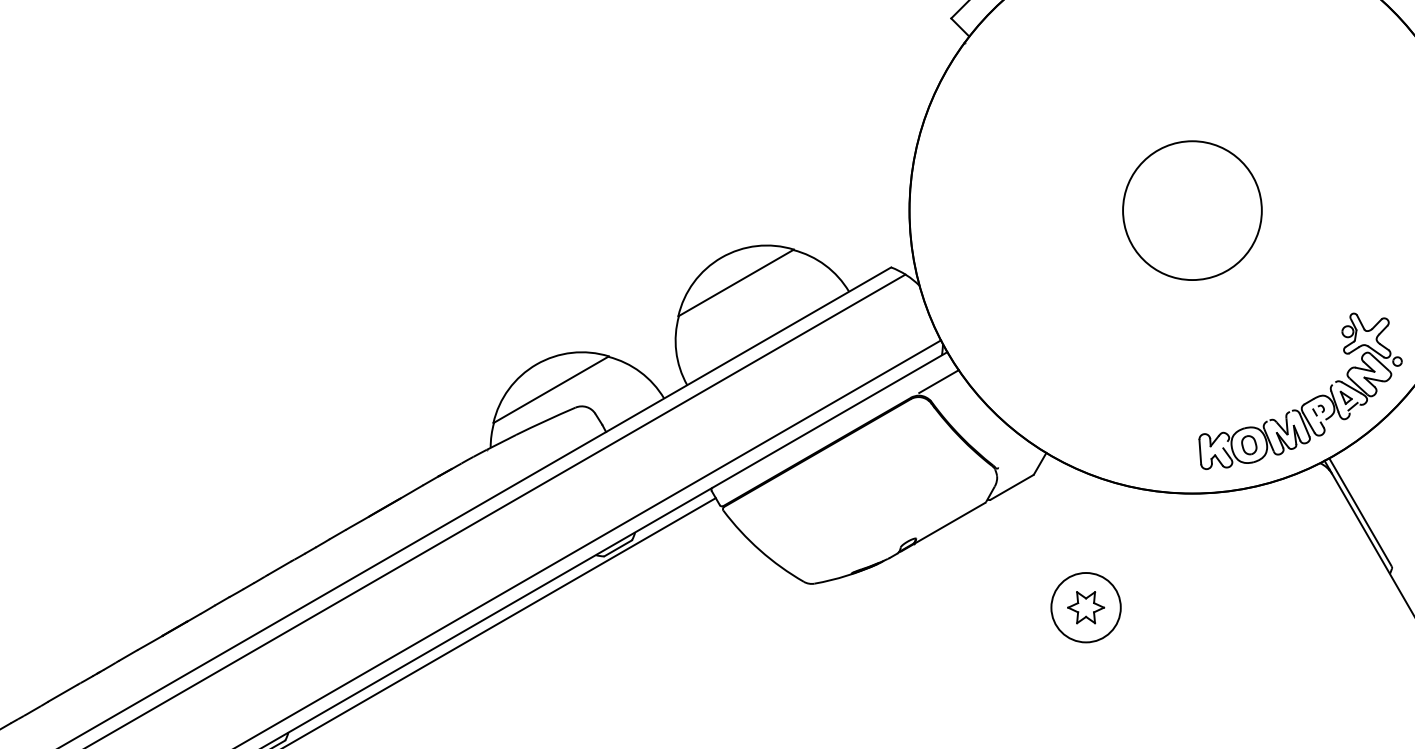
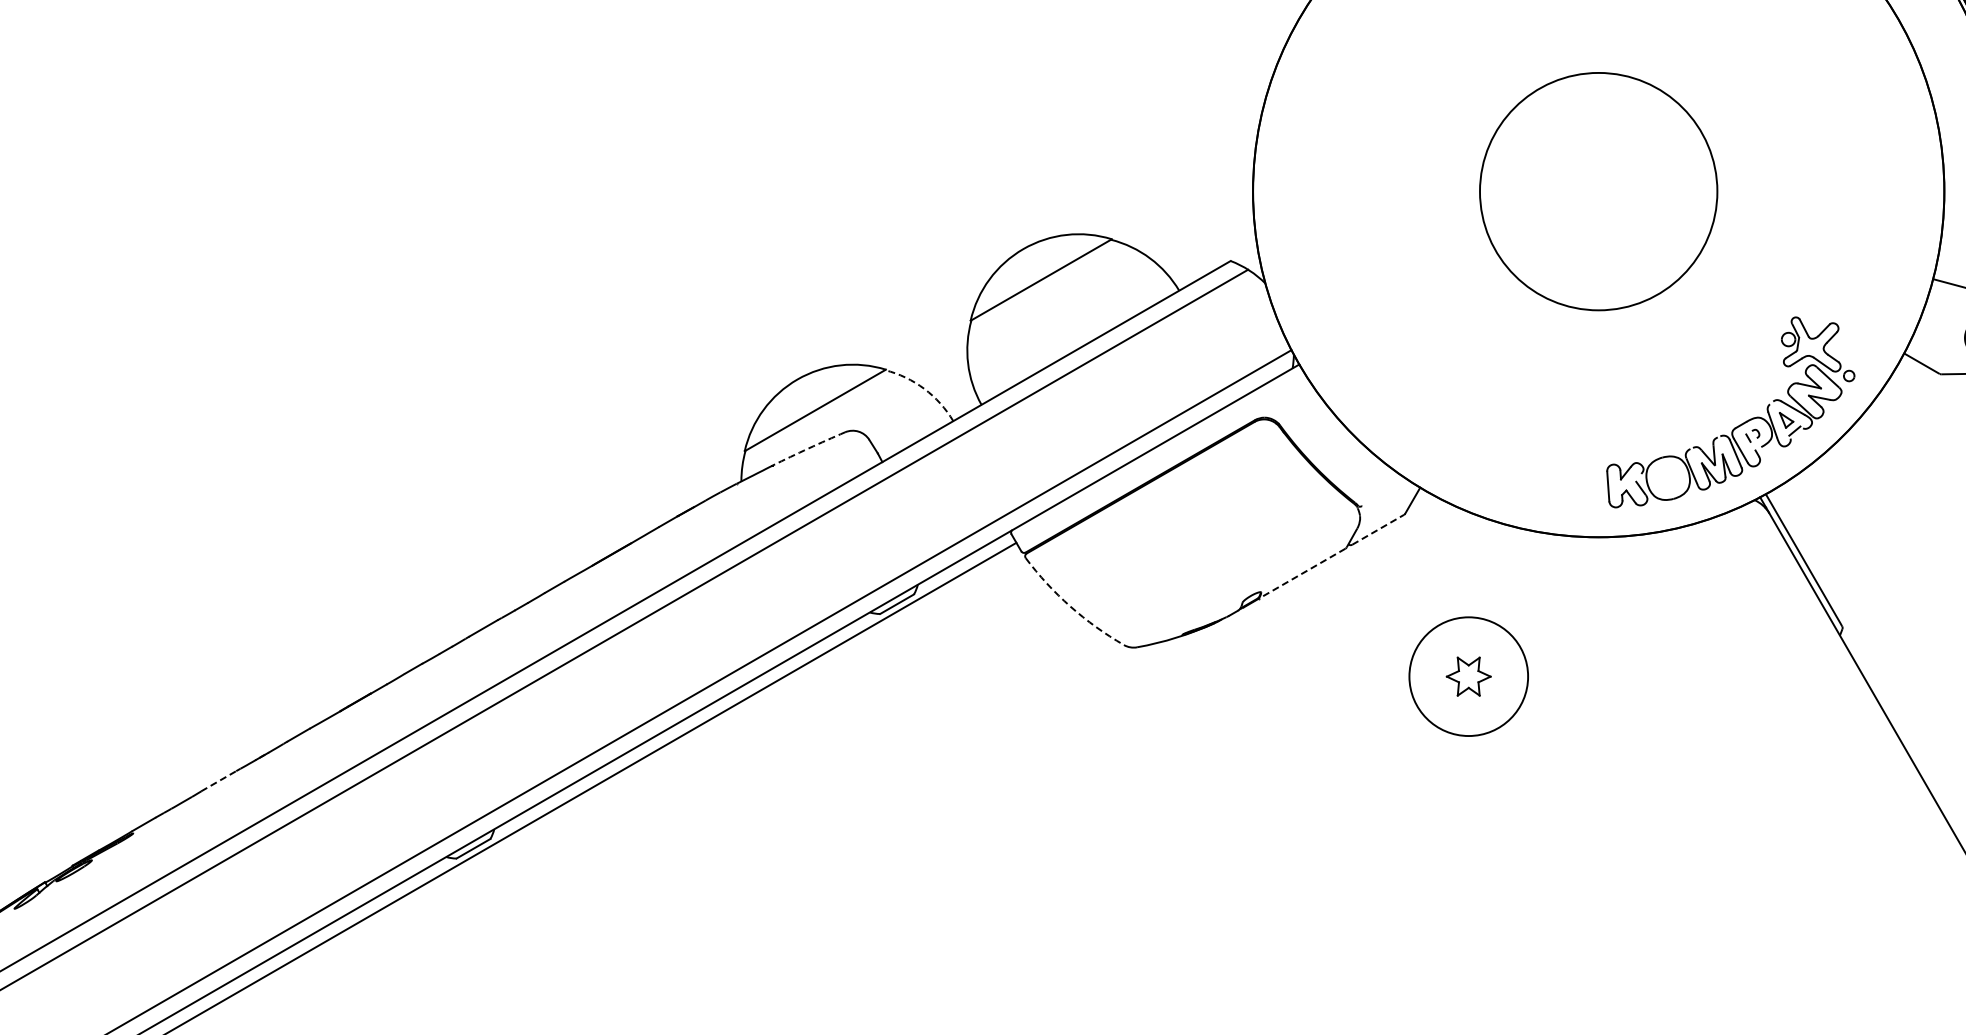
circle: (1192, 210) -> (1598, 191), size x1.4
arc: (640, 371) -> (924, 388), solid -> dashed
line: (938, 381) -> (1288, 400), removed
arc: (545, 420) -> (808, 448), solid -> dashed
part: (1248, 445) -> (1667, 478), removed
line: (1012, 487) -> (1378, 529), solid -> dashed
line: (949, 523) -> (1302, 573), solid -> dashed
arc: (760, 550) -> (1070, 606), solid -> dashed
circle: (1085, 607) -> (1468, 676), size x1.4
line: (63, 693) -> (219, 781), solid -> dashed

